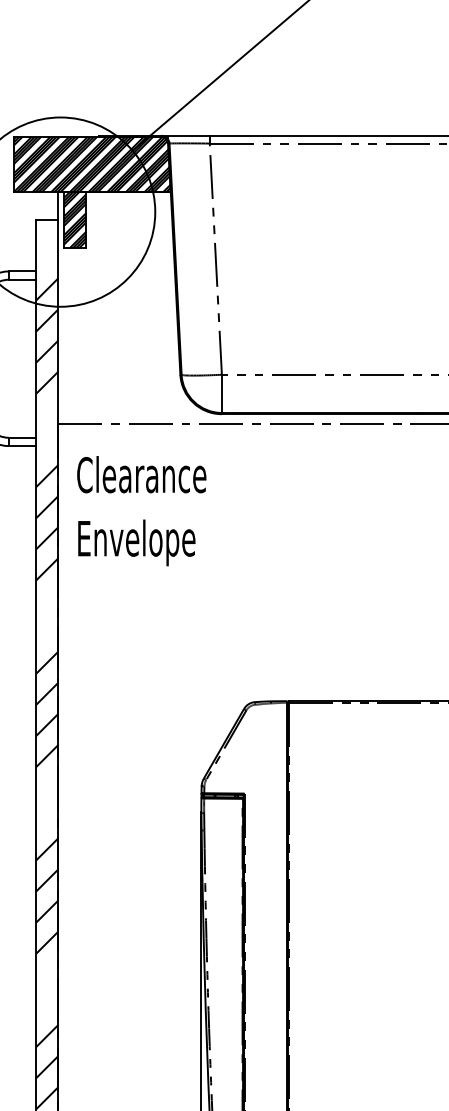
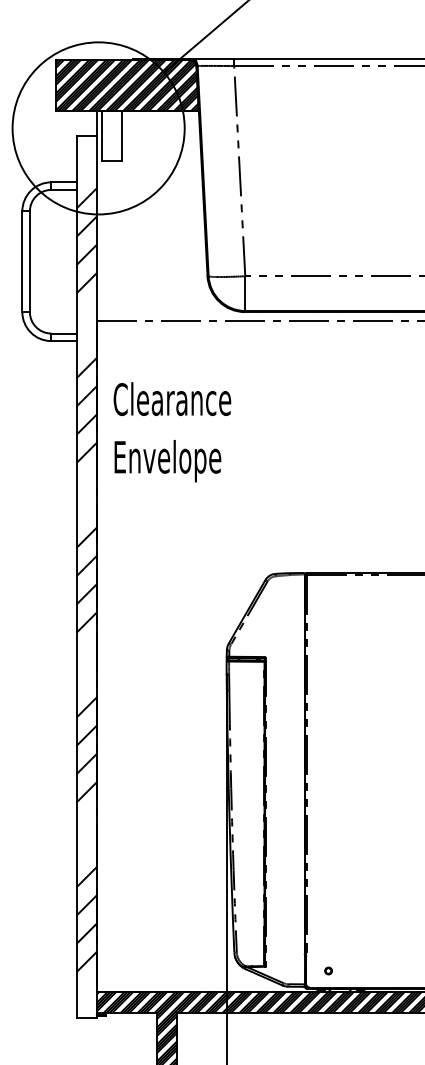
hatch: (74, 219) -> (111, 135), removed
text: (141, 511) -> (172, 432), moved

